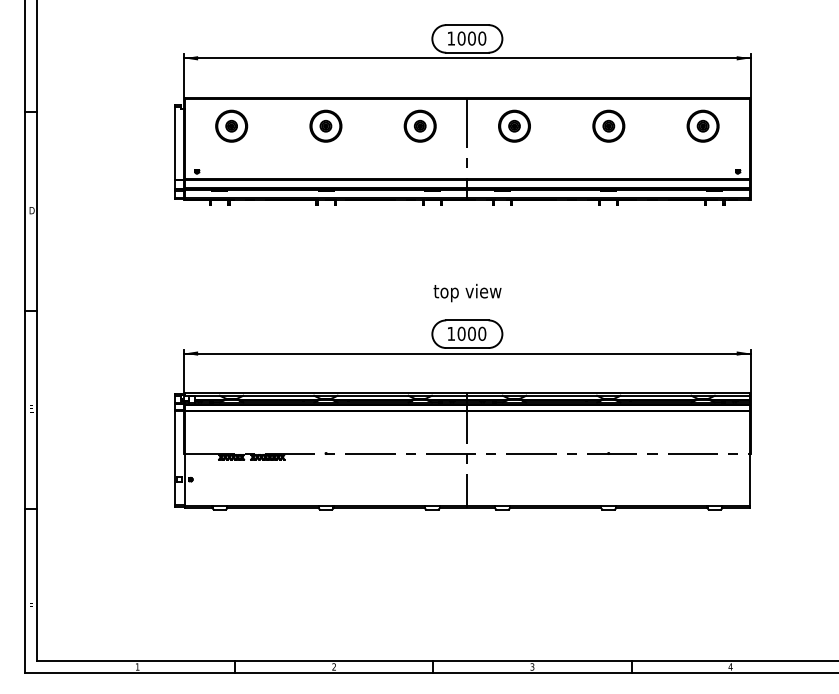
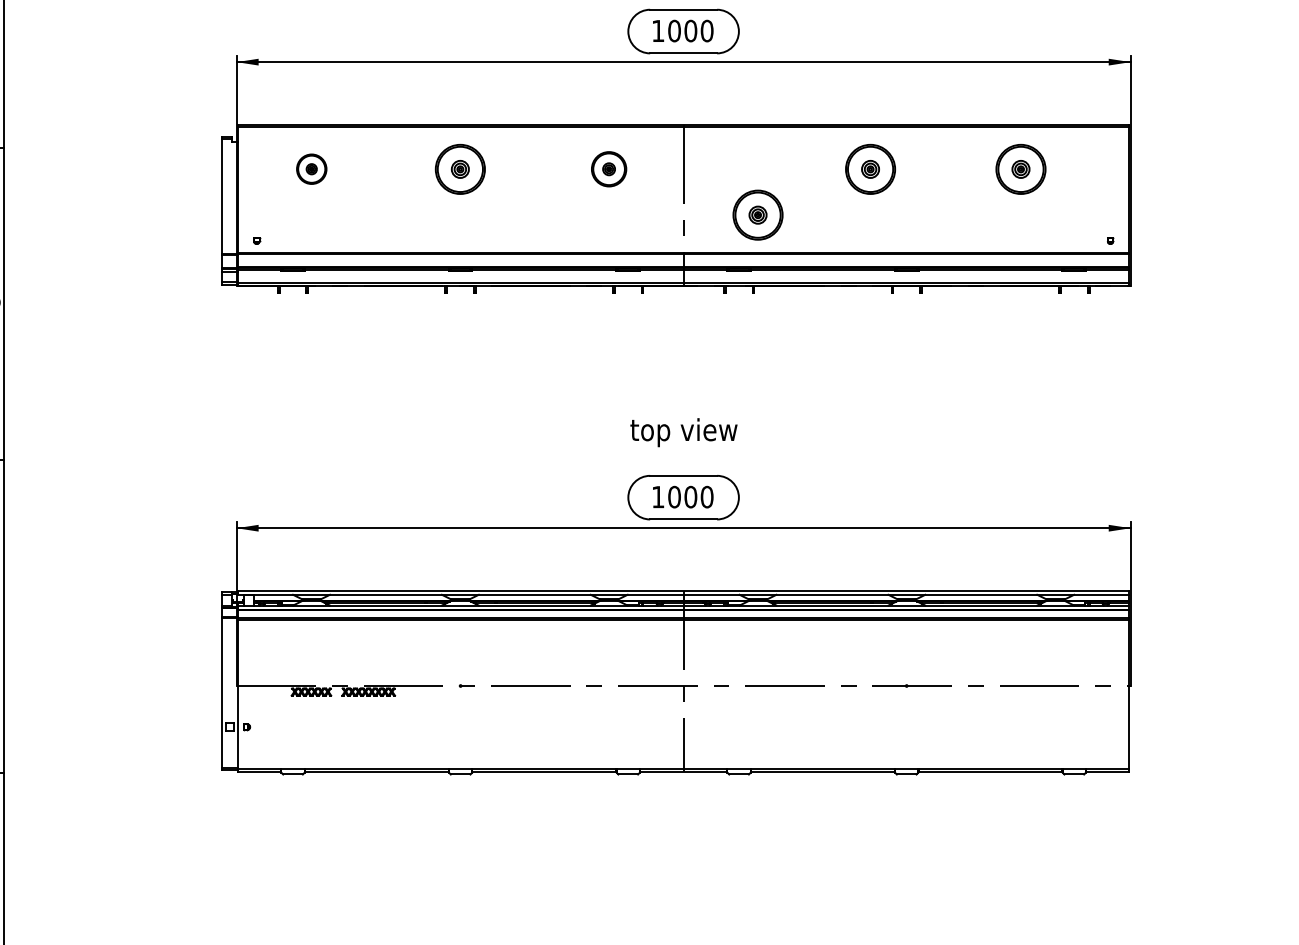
part: (231, 125) -> (311, 168), size x0.6
part: (419, 125) -> (608, 168), size x0.7
part: (514, 125) -> (757, 213), moved
part: (608, 125) -> (870, 168), moved
part: (702, 125) -> (1020, 168), moved

